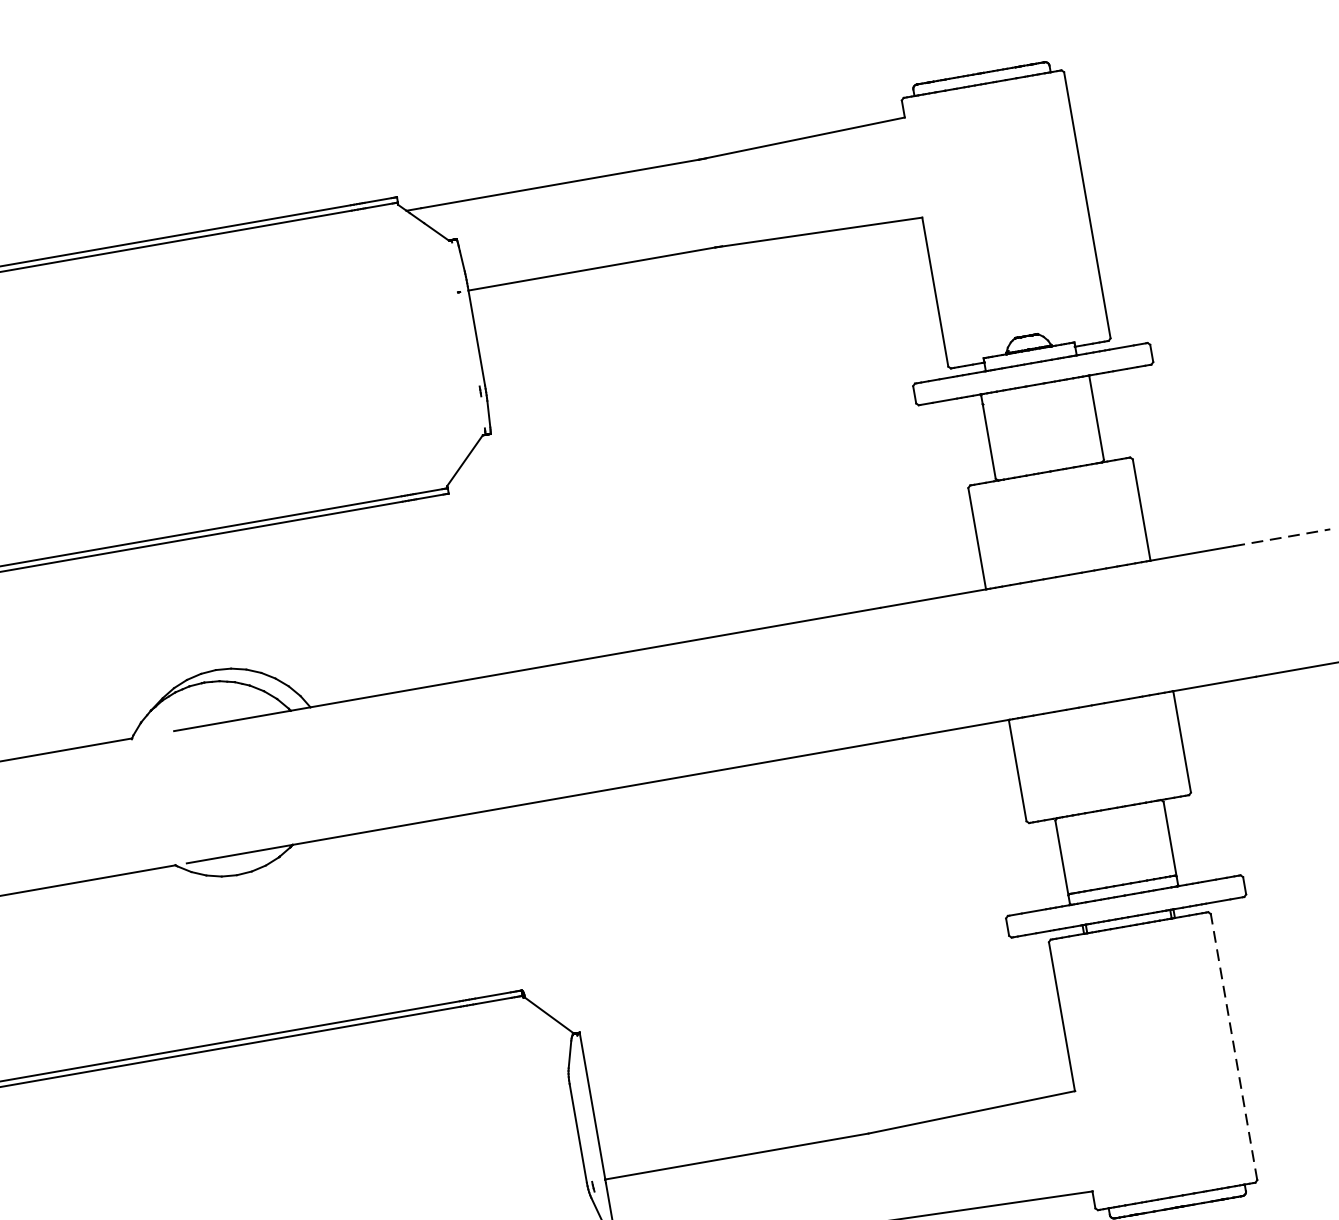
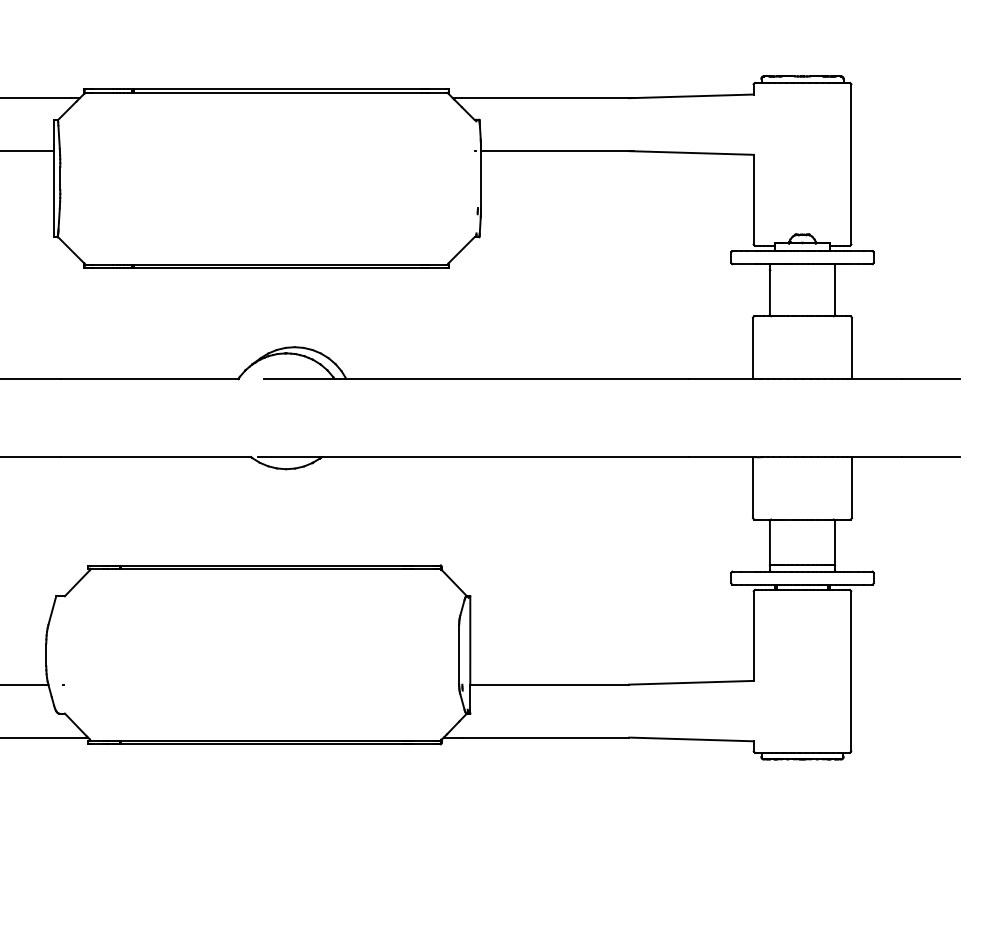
line: (1282, 537) -> (931, 378), dashed -> solid
line: (1234, 1045) -> (851, 670), dashed -> solid

